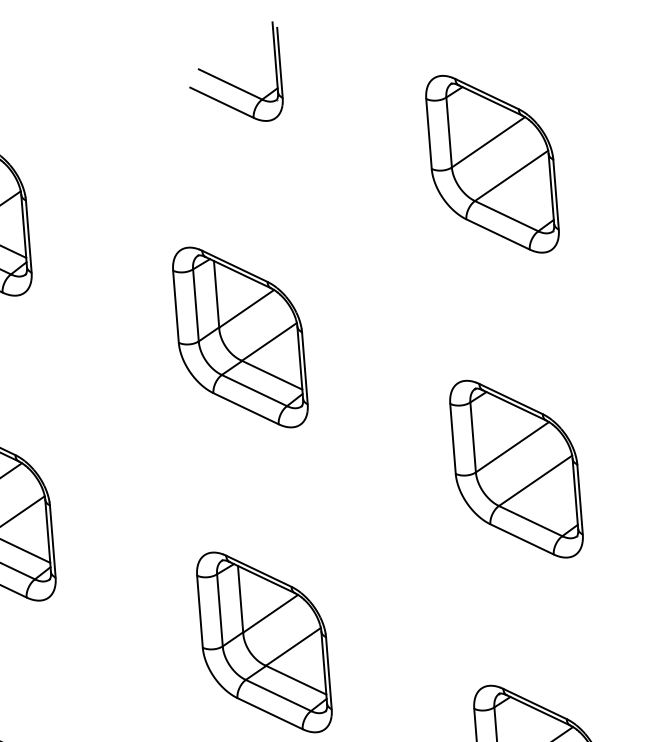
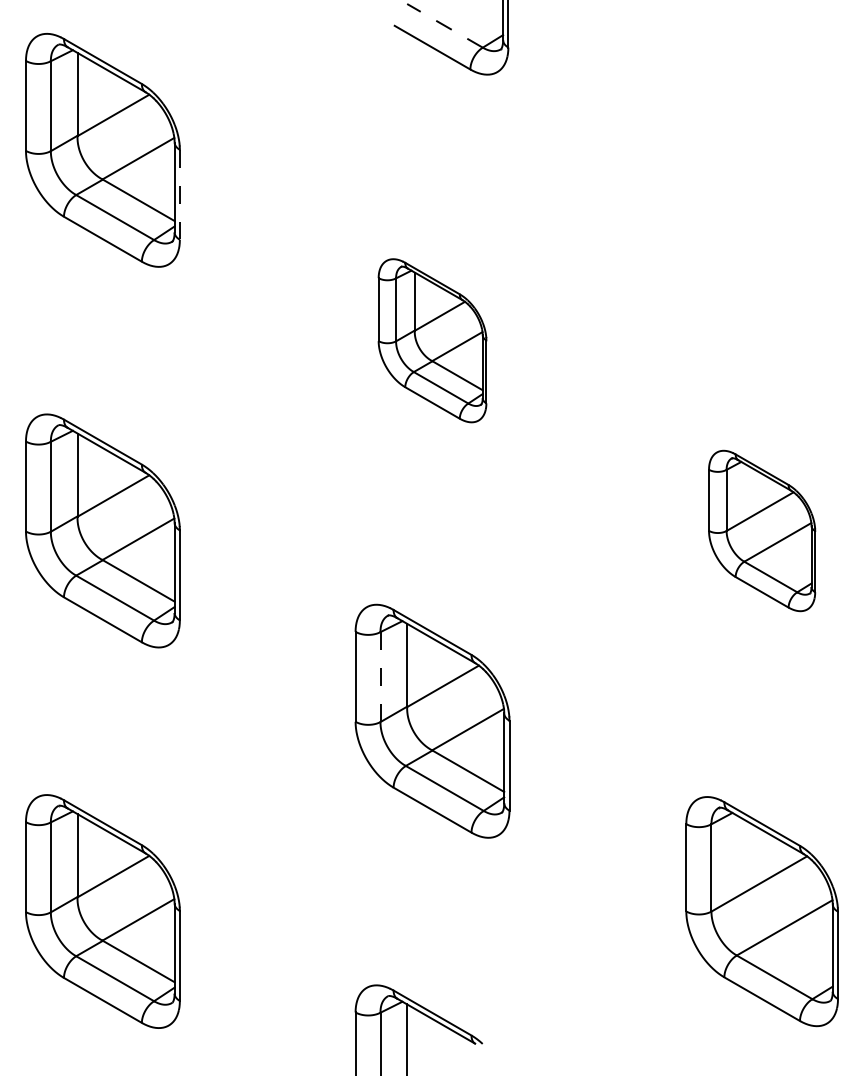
line: (230, 84) -> (445, 25), solid -> dashed
part: (491, 163) -> (761, 149), removed
line: (28, 236) -> (179, 194), solid -> dashed
part: (240, 337) -> (432, 340), size x0.7
part: (515, 468) -> (761, 530), size x0.7
line: (219, 610) -> (380, 677), solid -> dashed

